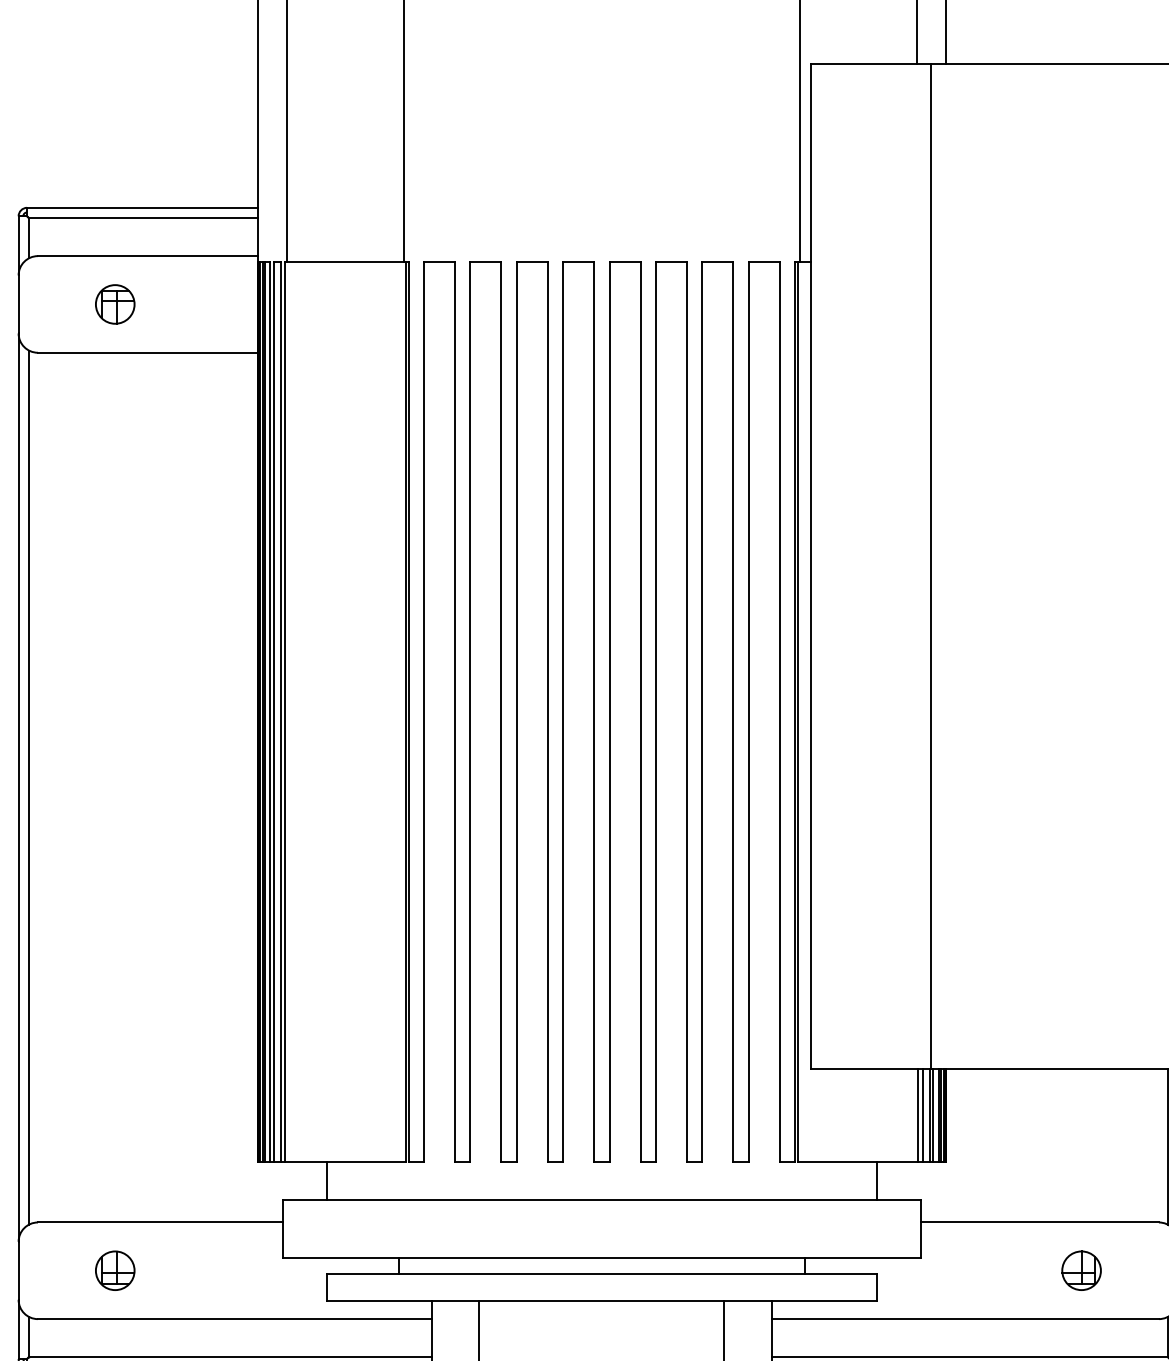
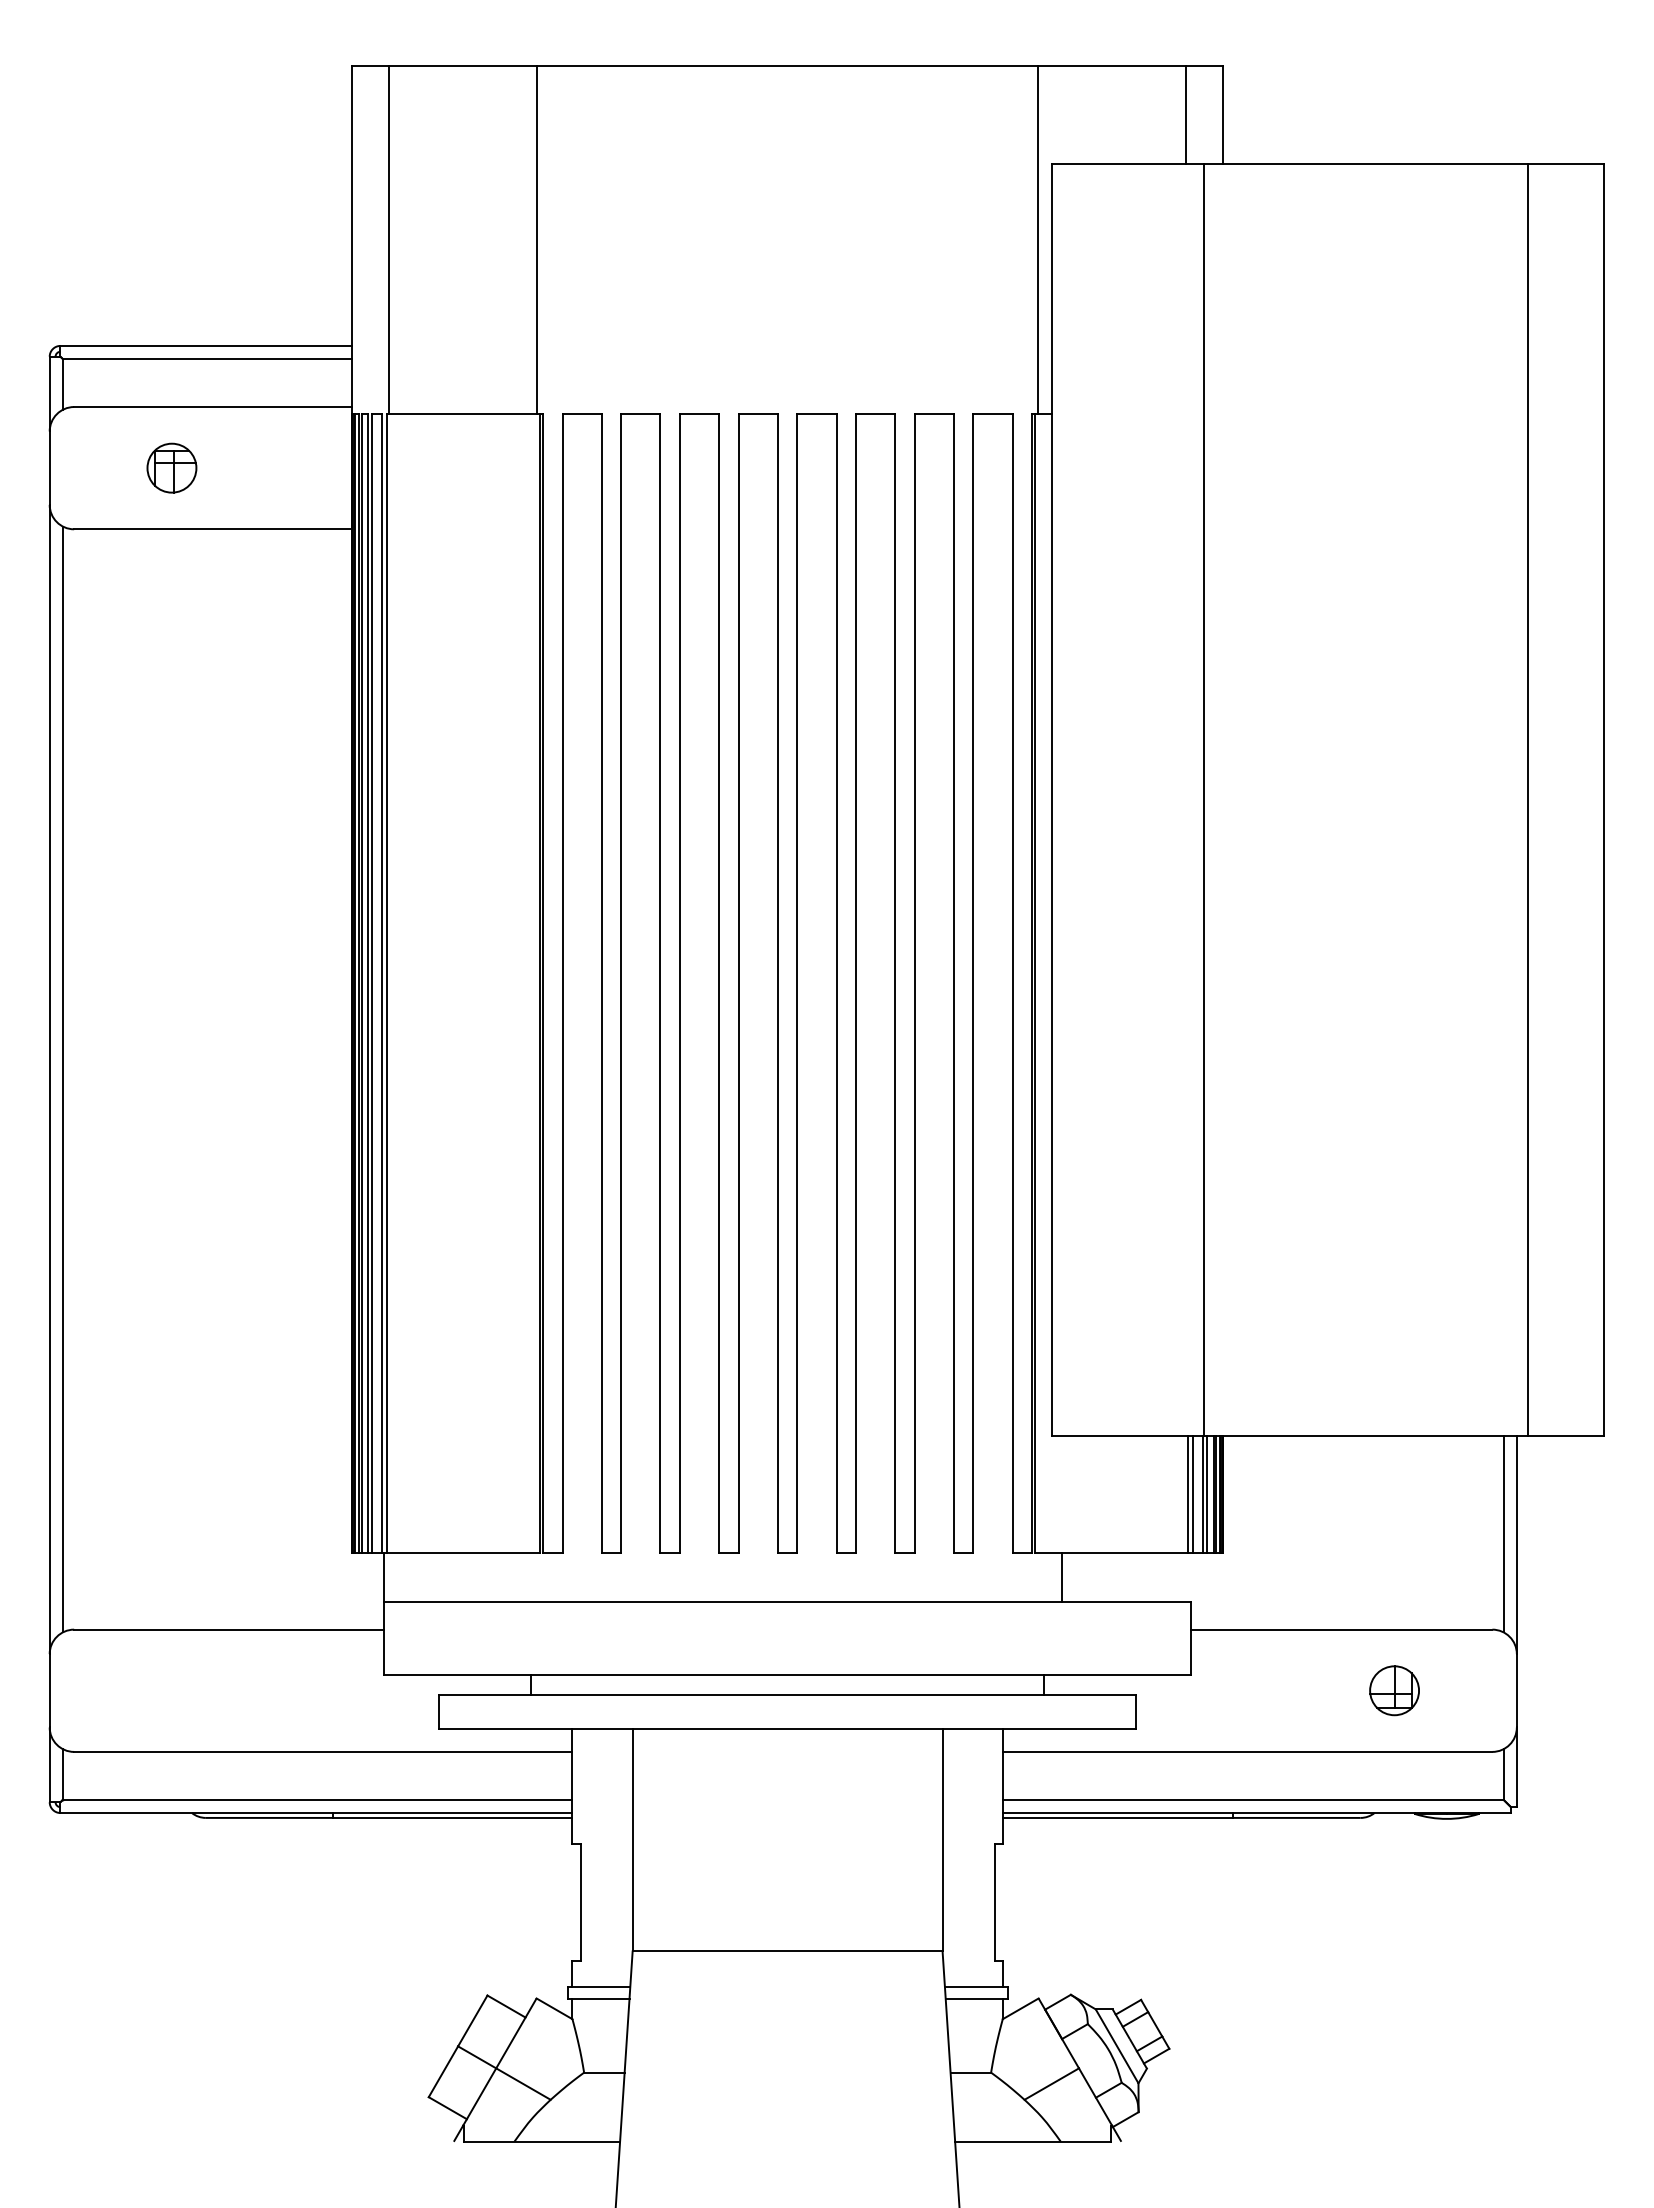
line: (326, 1180) -> (384, 1576), moved
line: (876, 1180) -> (1061, 1576), moved
part: (114, 1270) -> (171, 1690), removed

